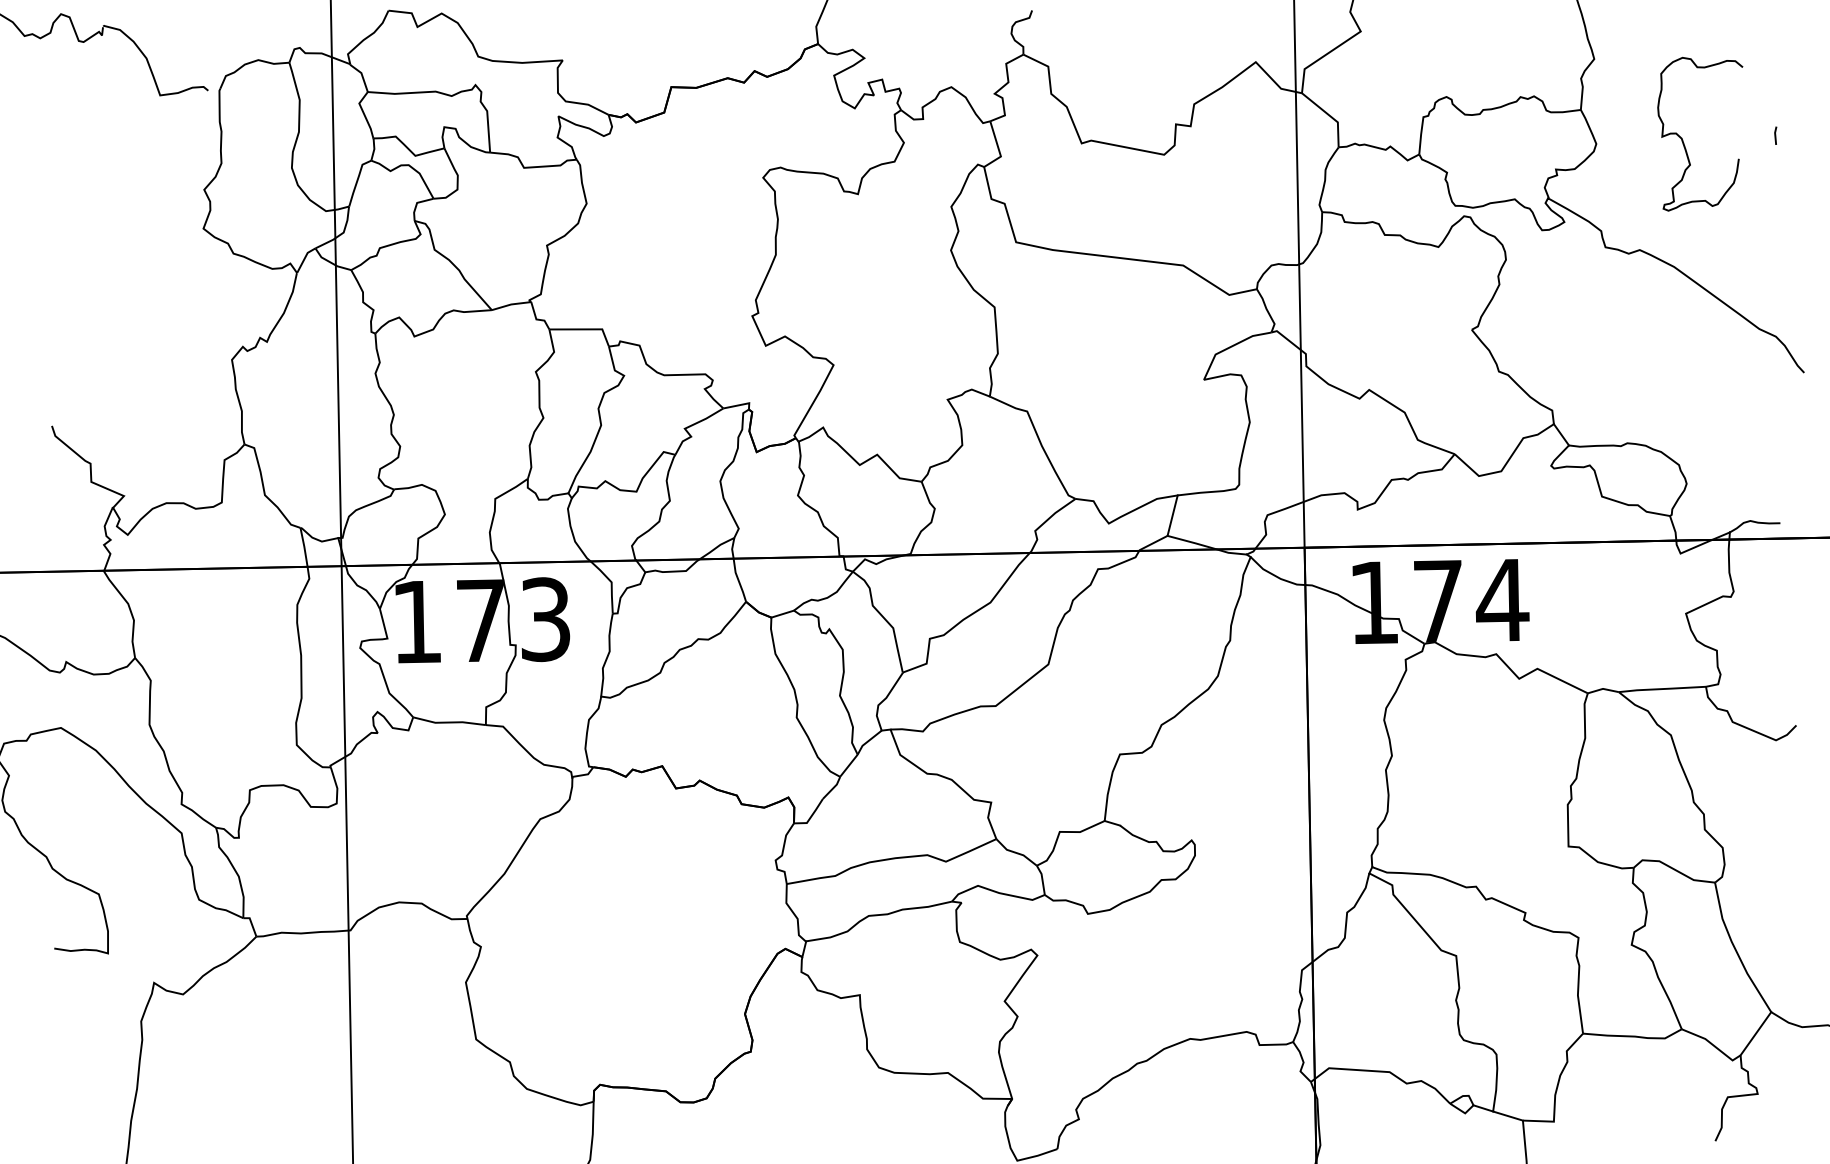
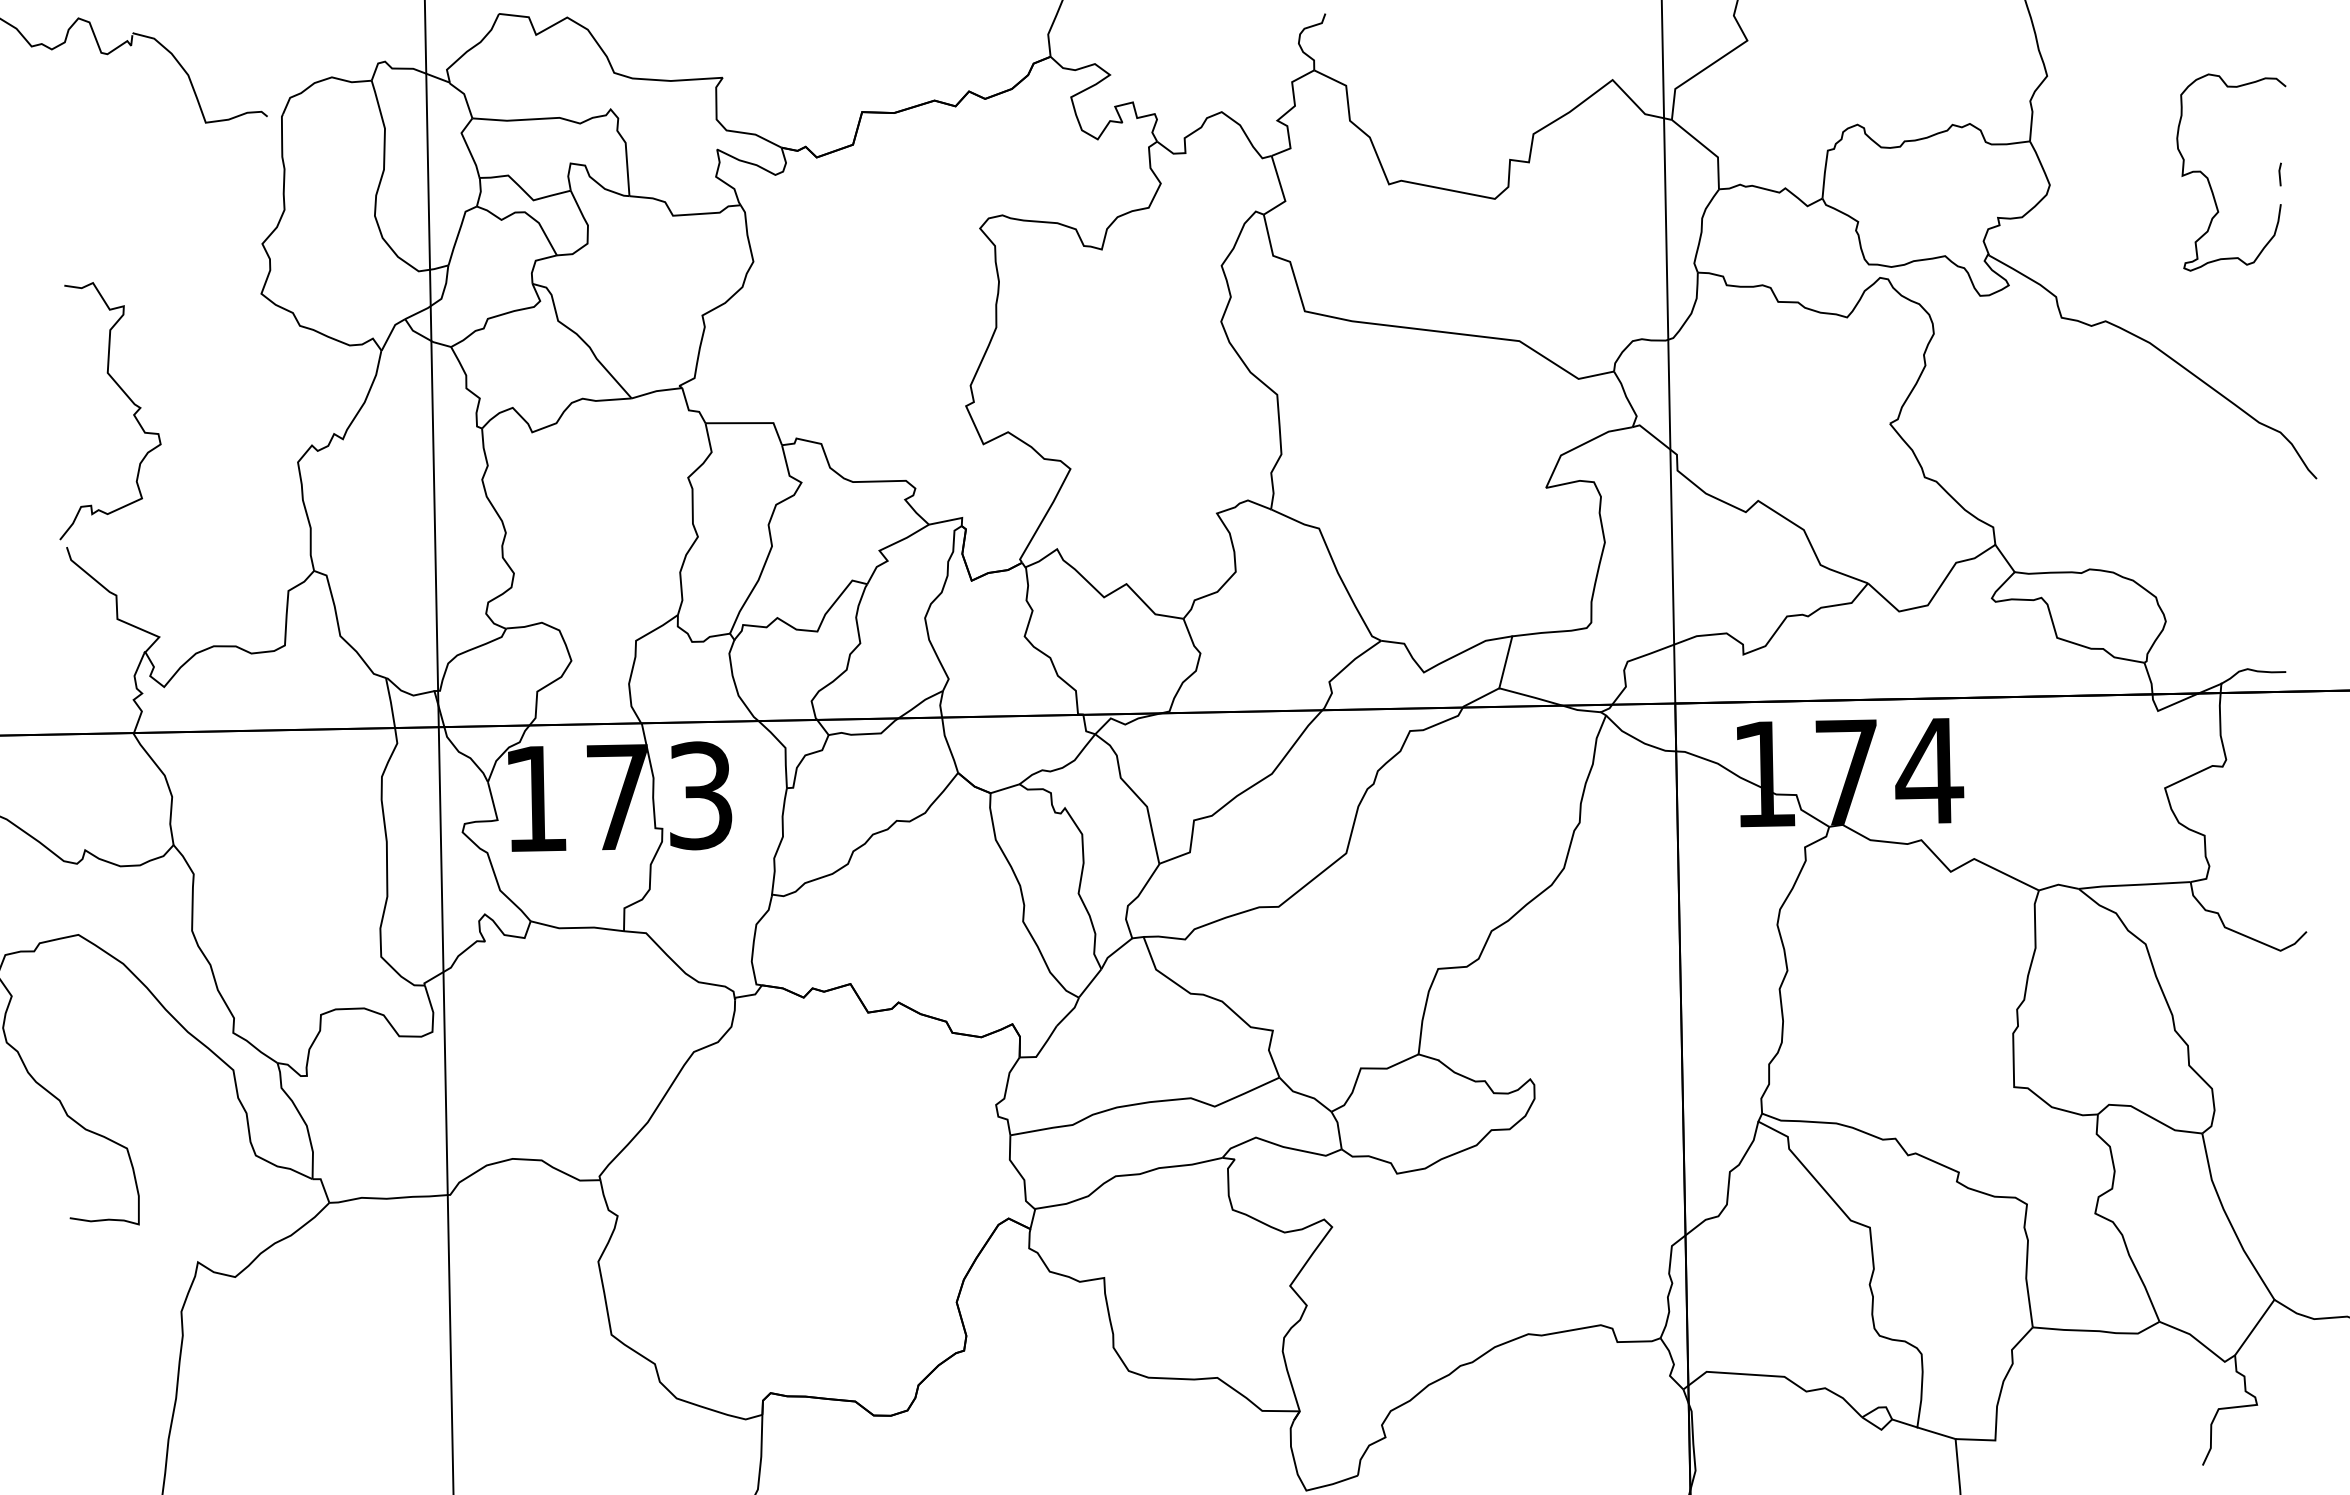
curve: (1683, 140) -> (2209, 180), moved
curve: (97, 307) -> (125, 395), added

